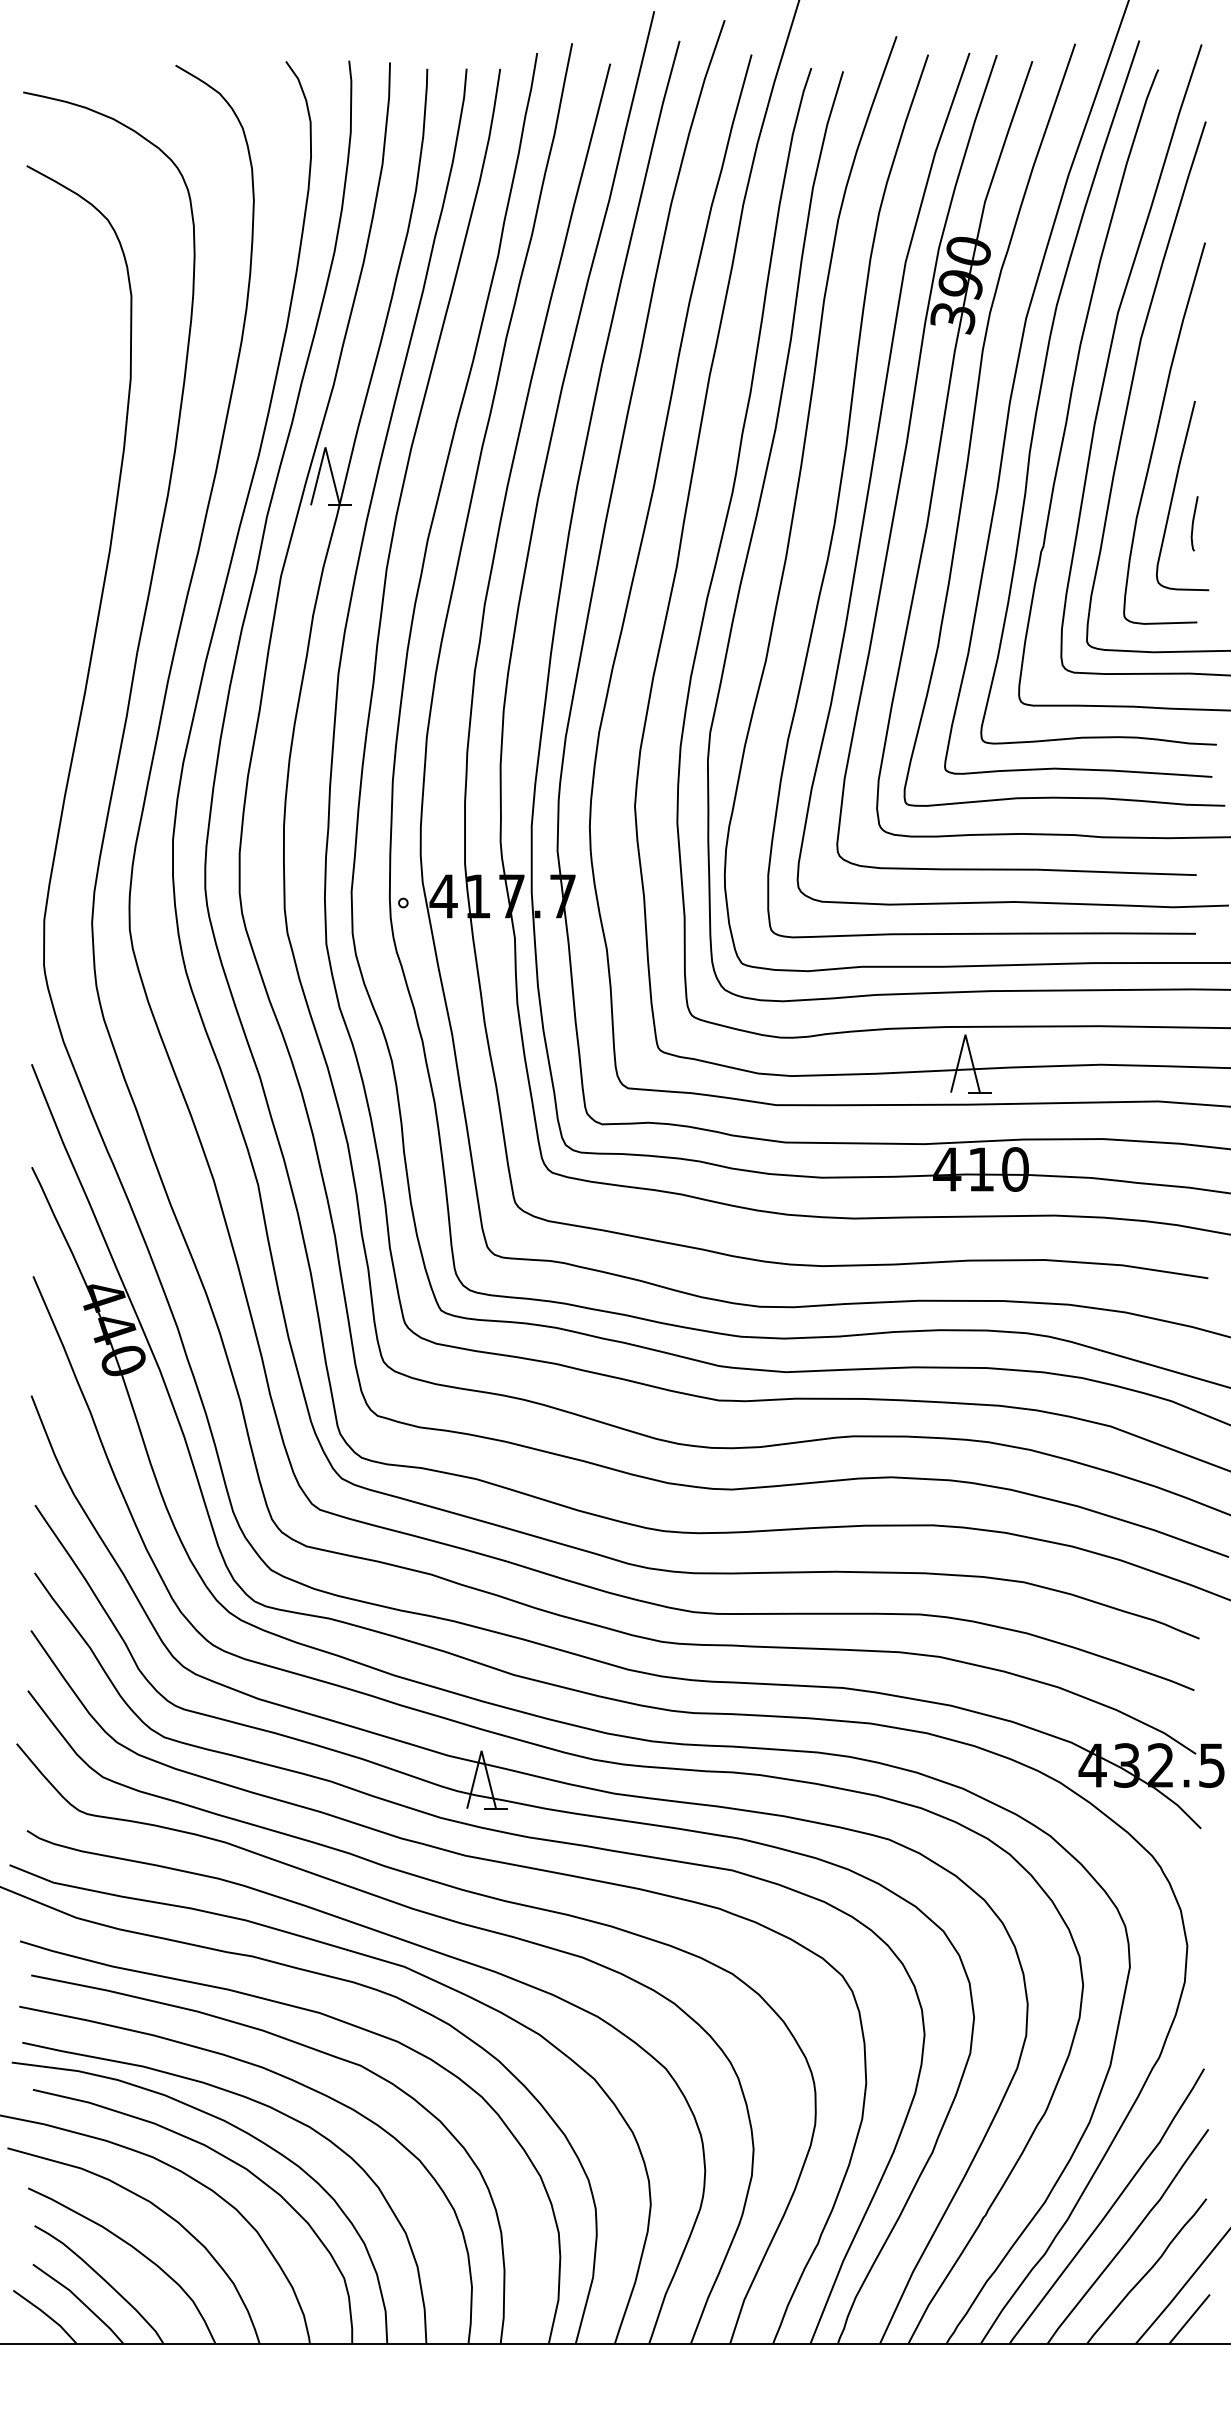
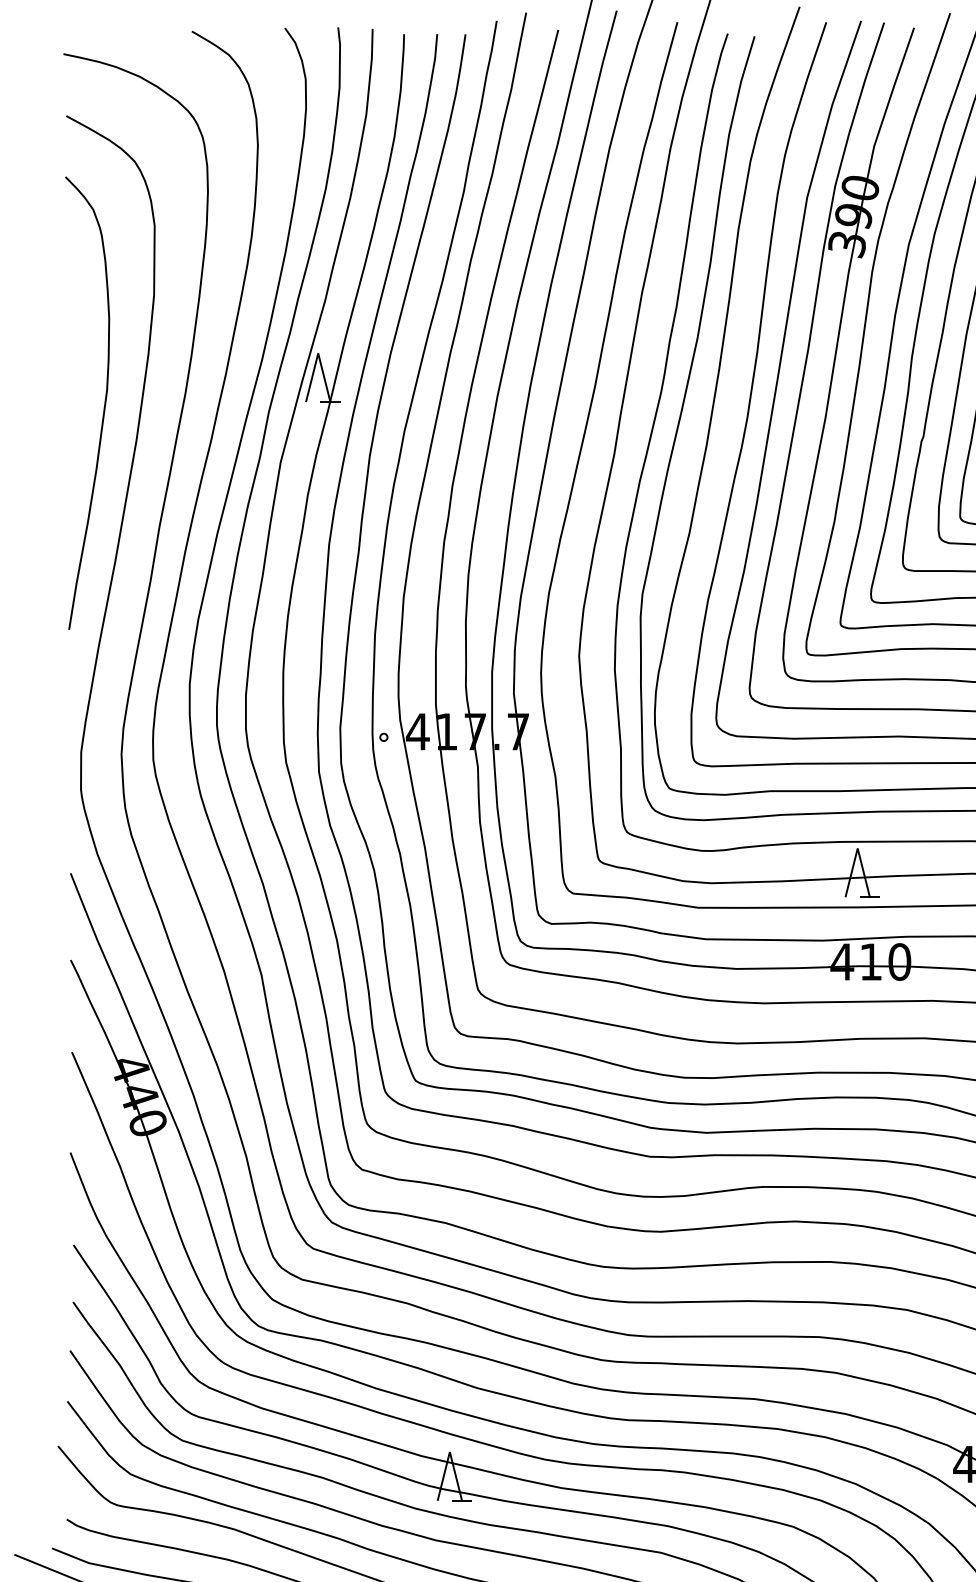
curve: (71, 507) -> (104, 404), added

